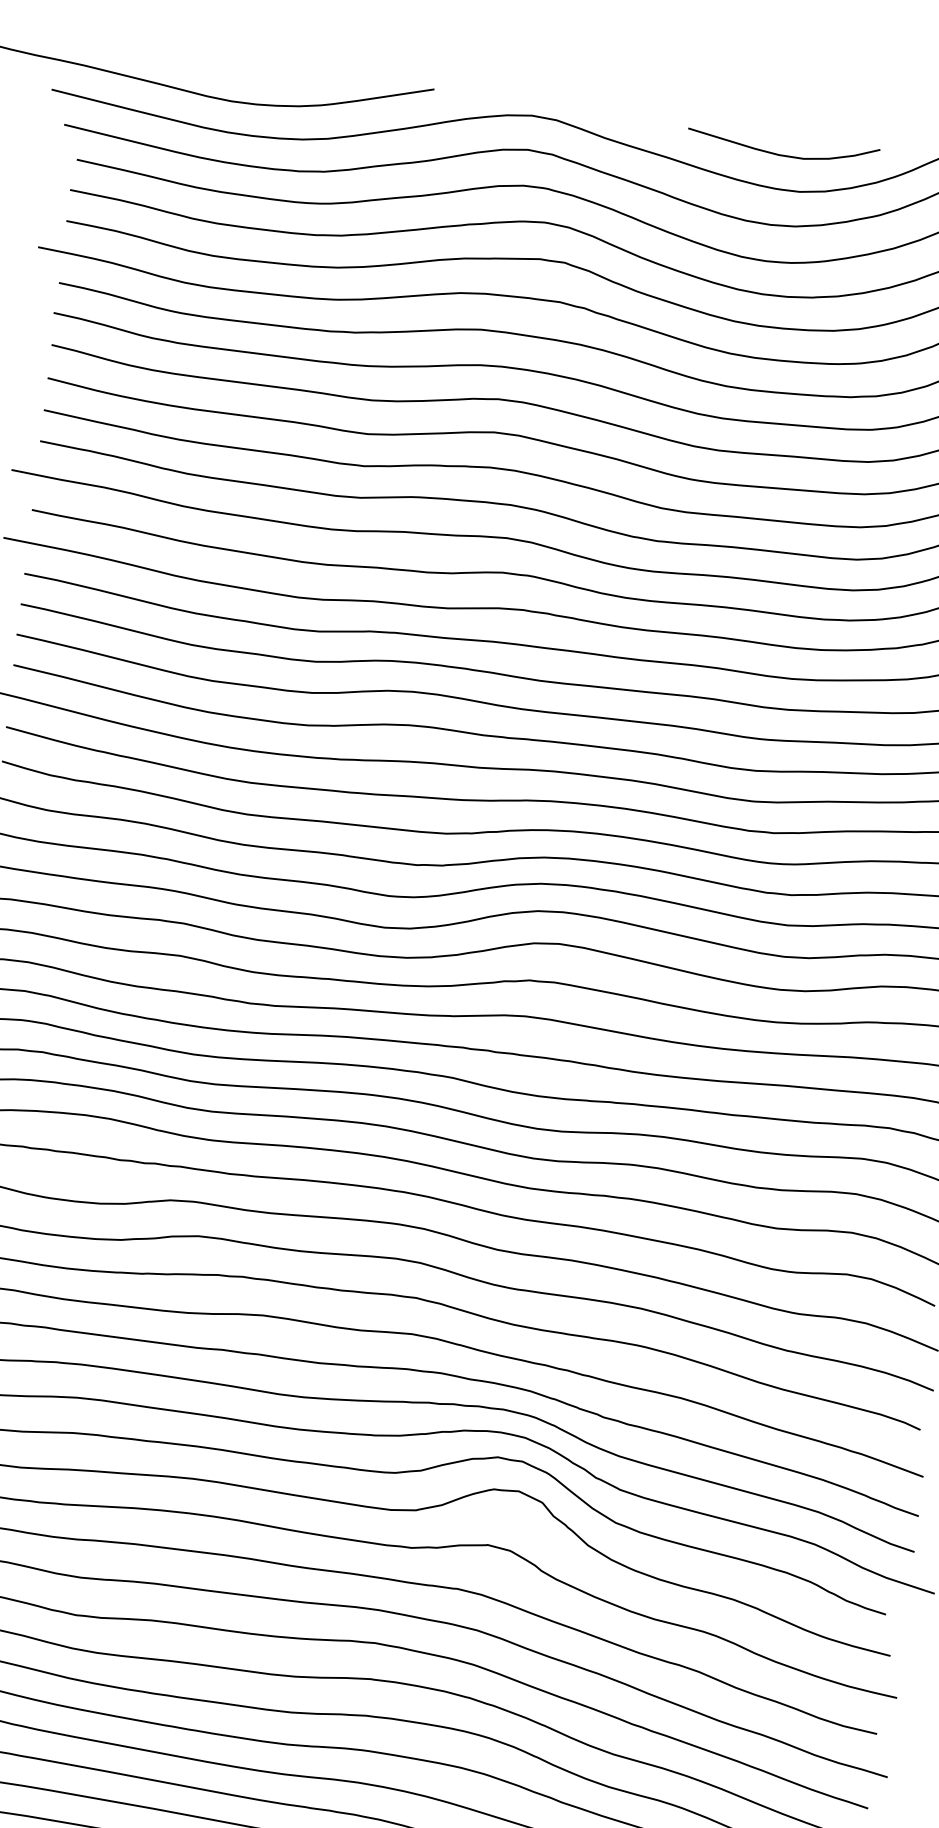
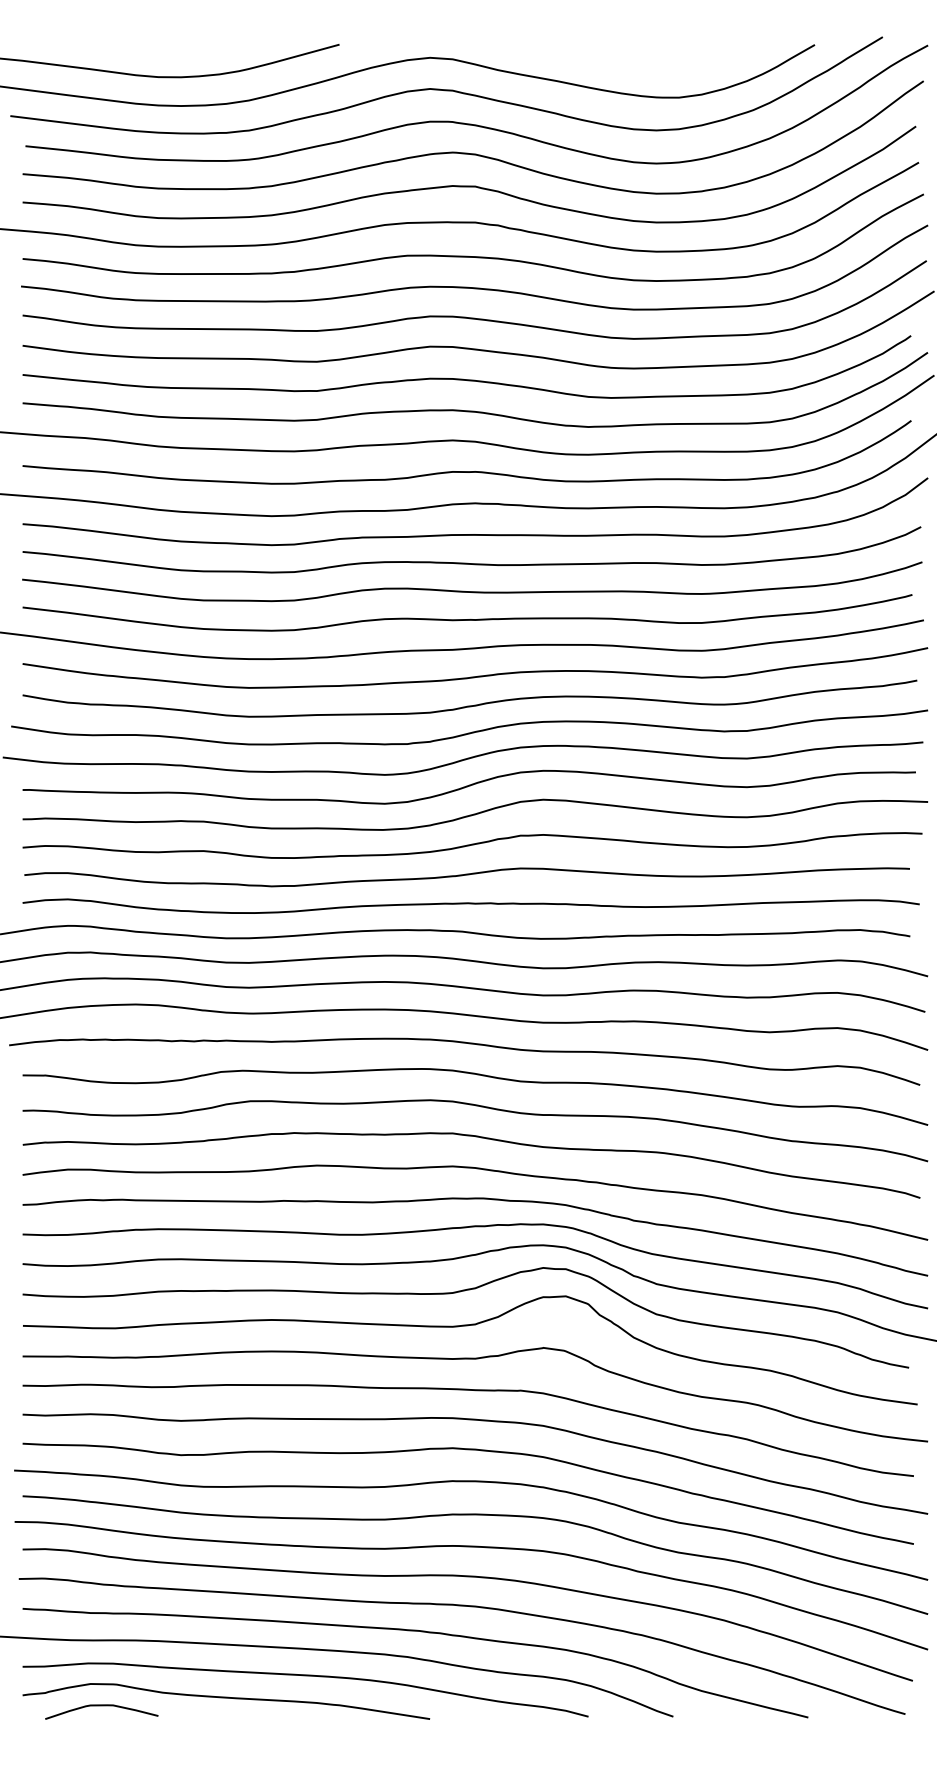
curve: (781, 153) -> (658, 65), removed

